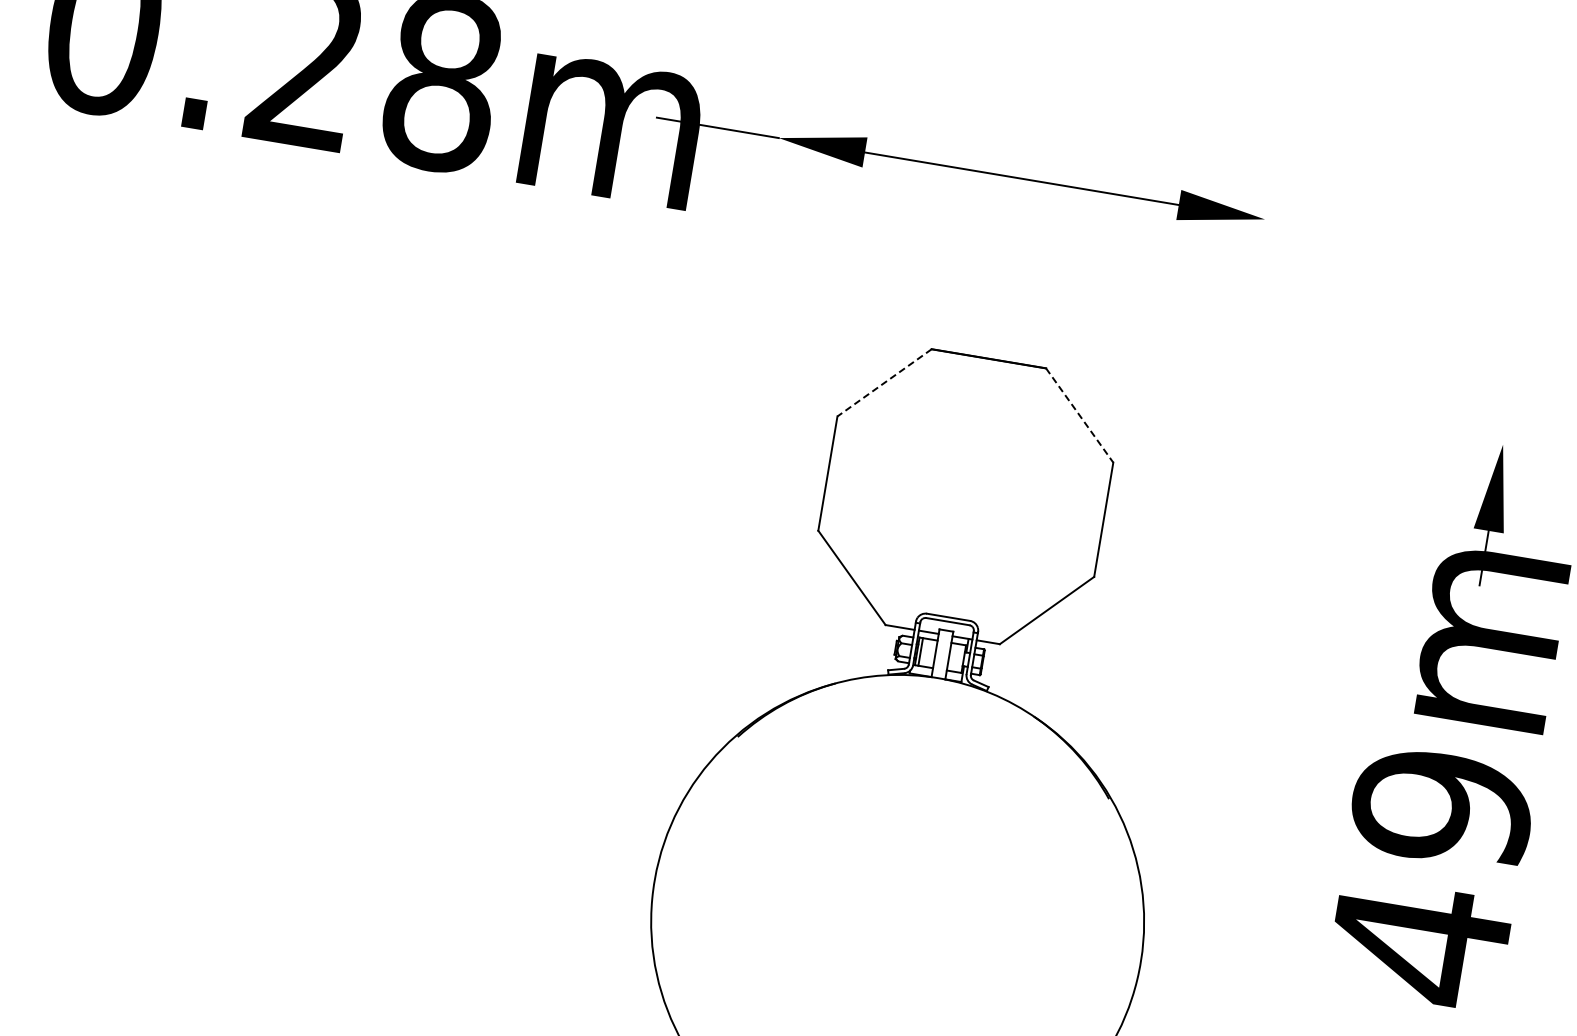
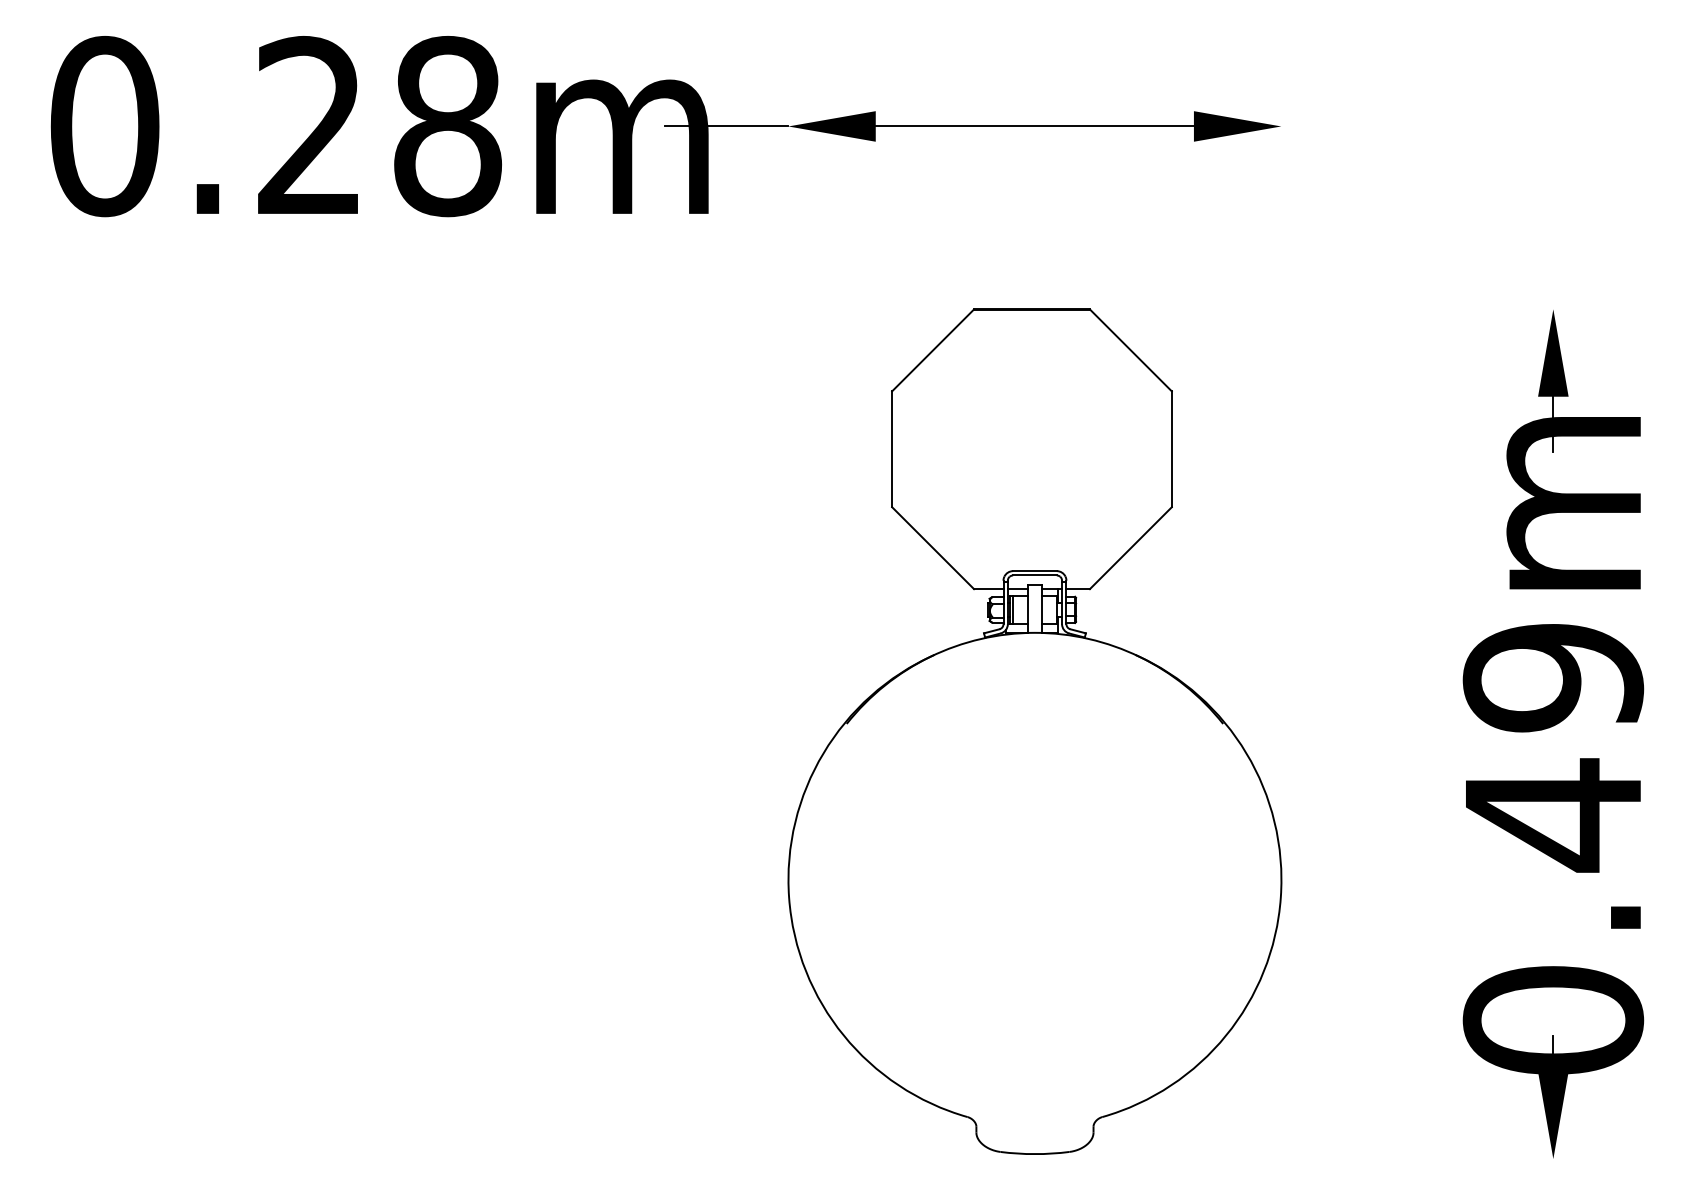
line: (884, 382) -> (933, 350), dashed -> solid
line: (1079, 415) -> (1130, 350), dashed -> solid

